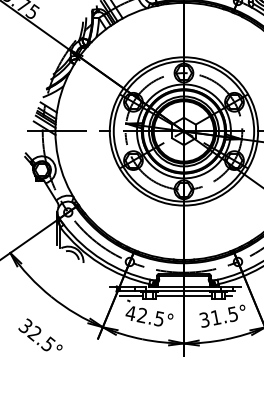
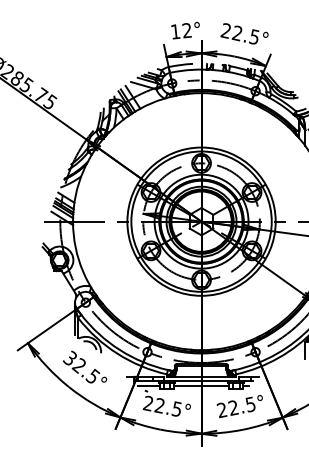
text: (129, 313) -> (147, 403), 42.5° -> 22.5°
text: (209, 319) -> (227, 409), 31.5° -> 22.5°
text: (40, 334) -> (85, 366), moved

